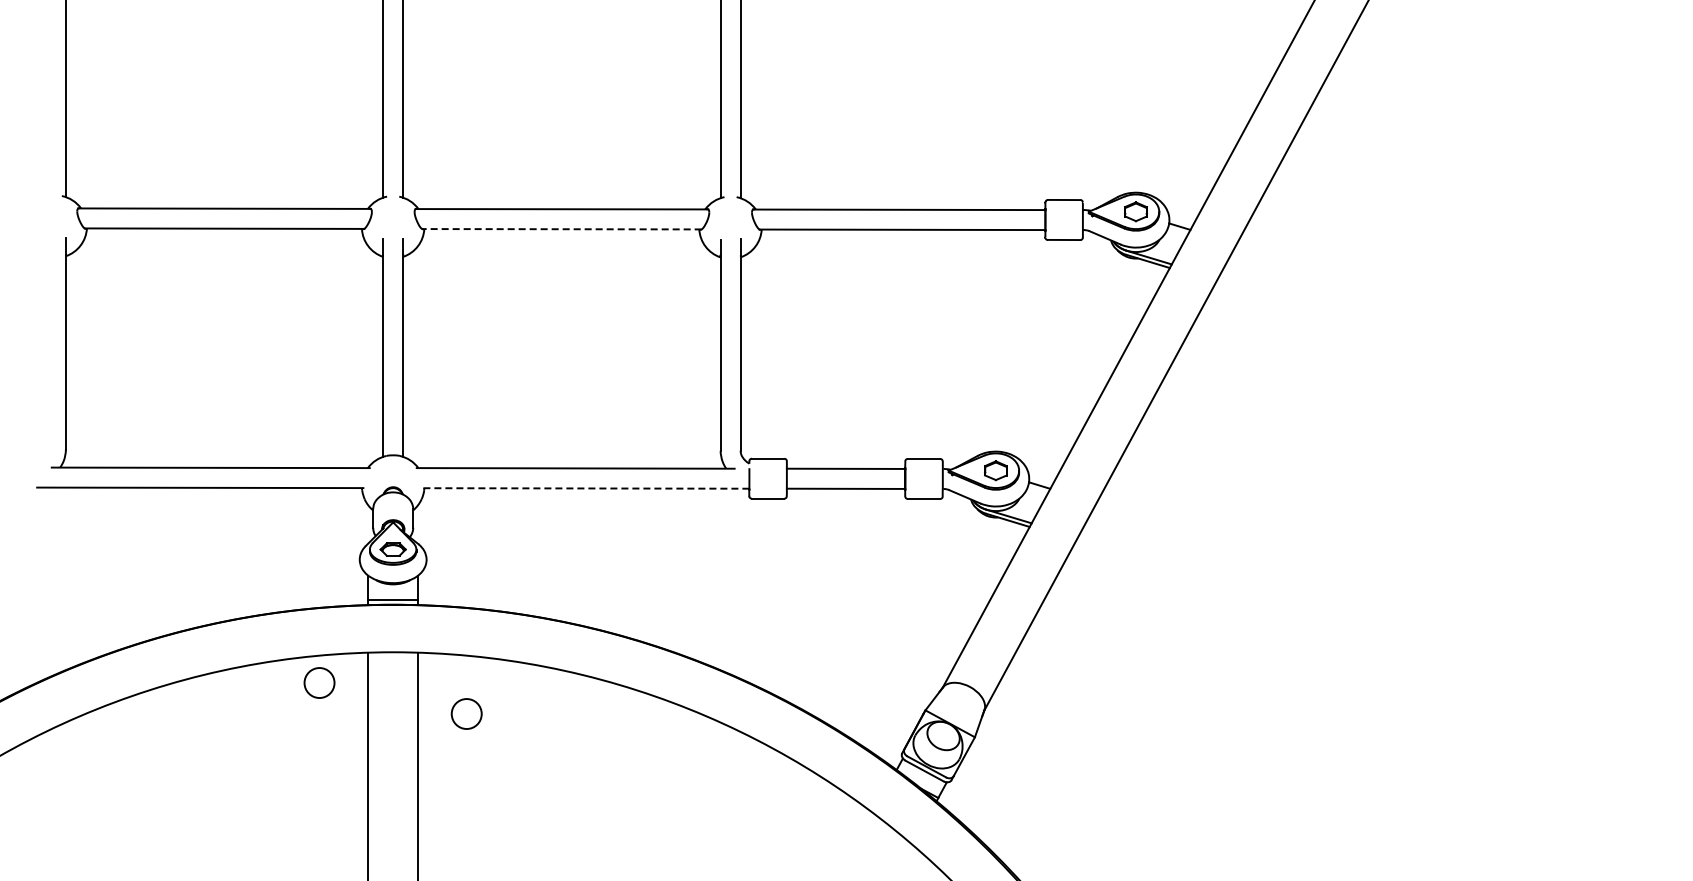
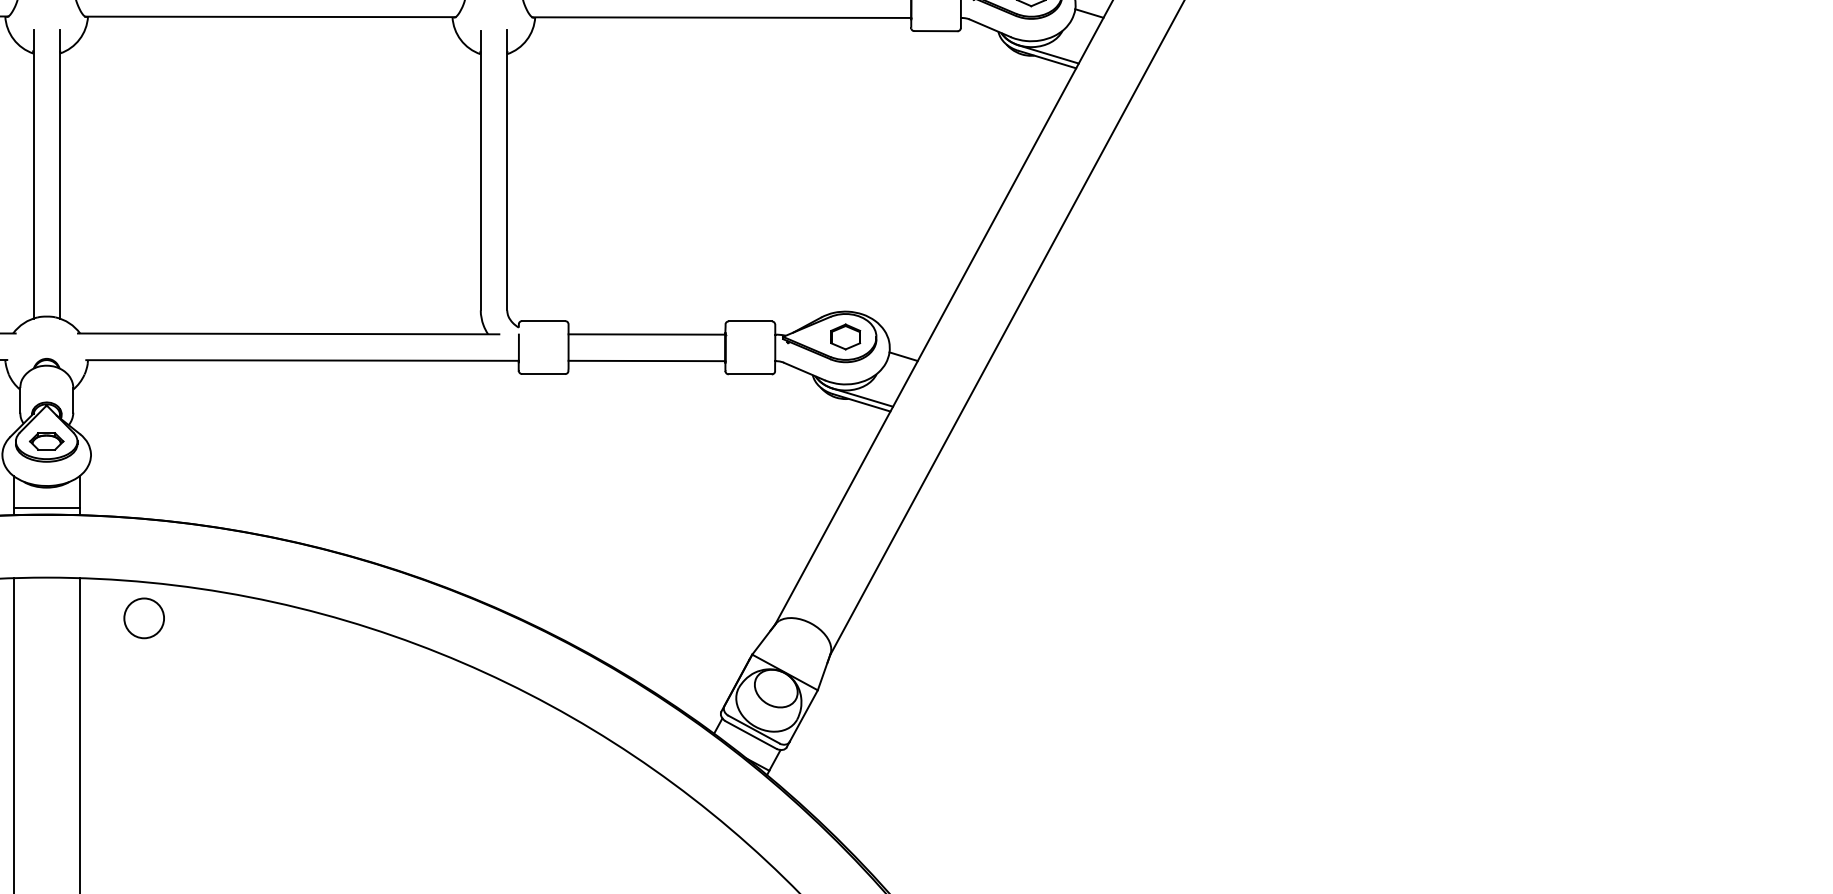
line: (561, 229) -> (269, 17), dashed -> solid
line: (585, 488) -> (301, 360), dashed -> solid
circle: (466, 713) -> (143, 617), moved

